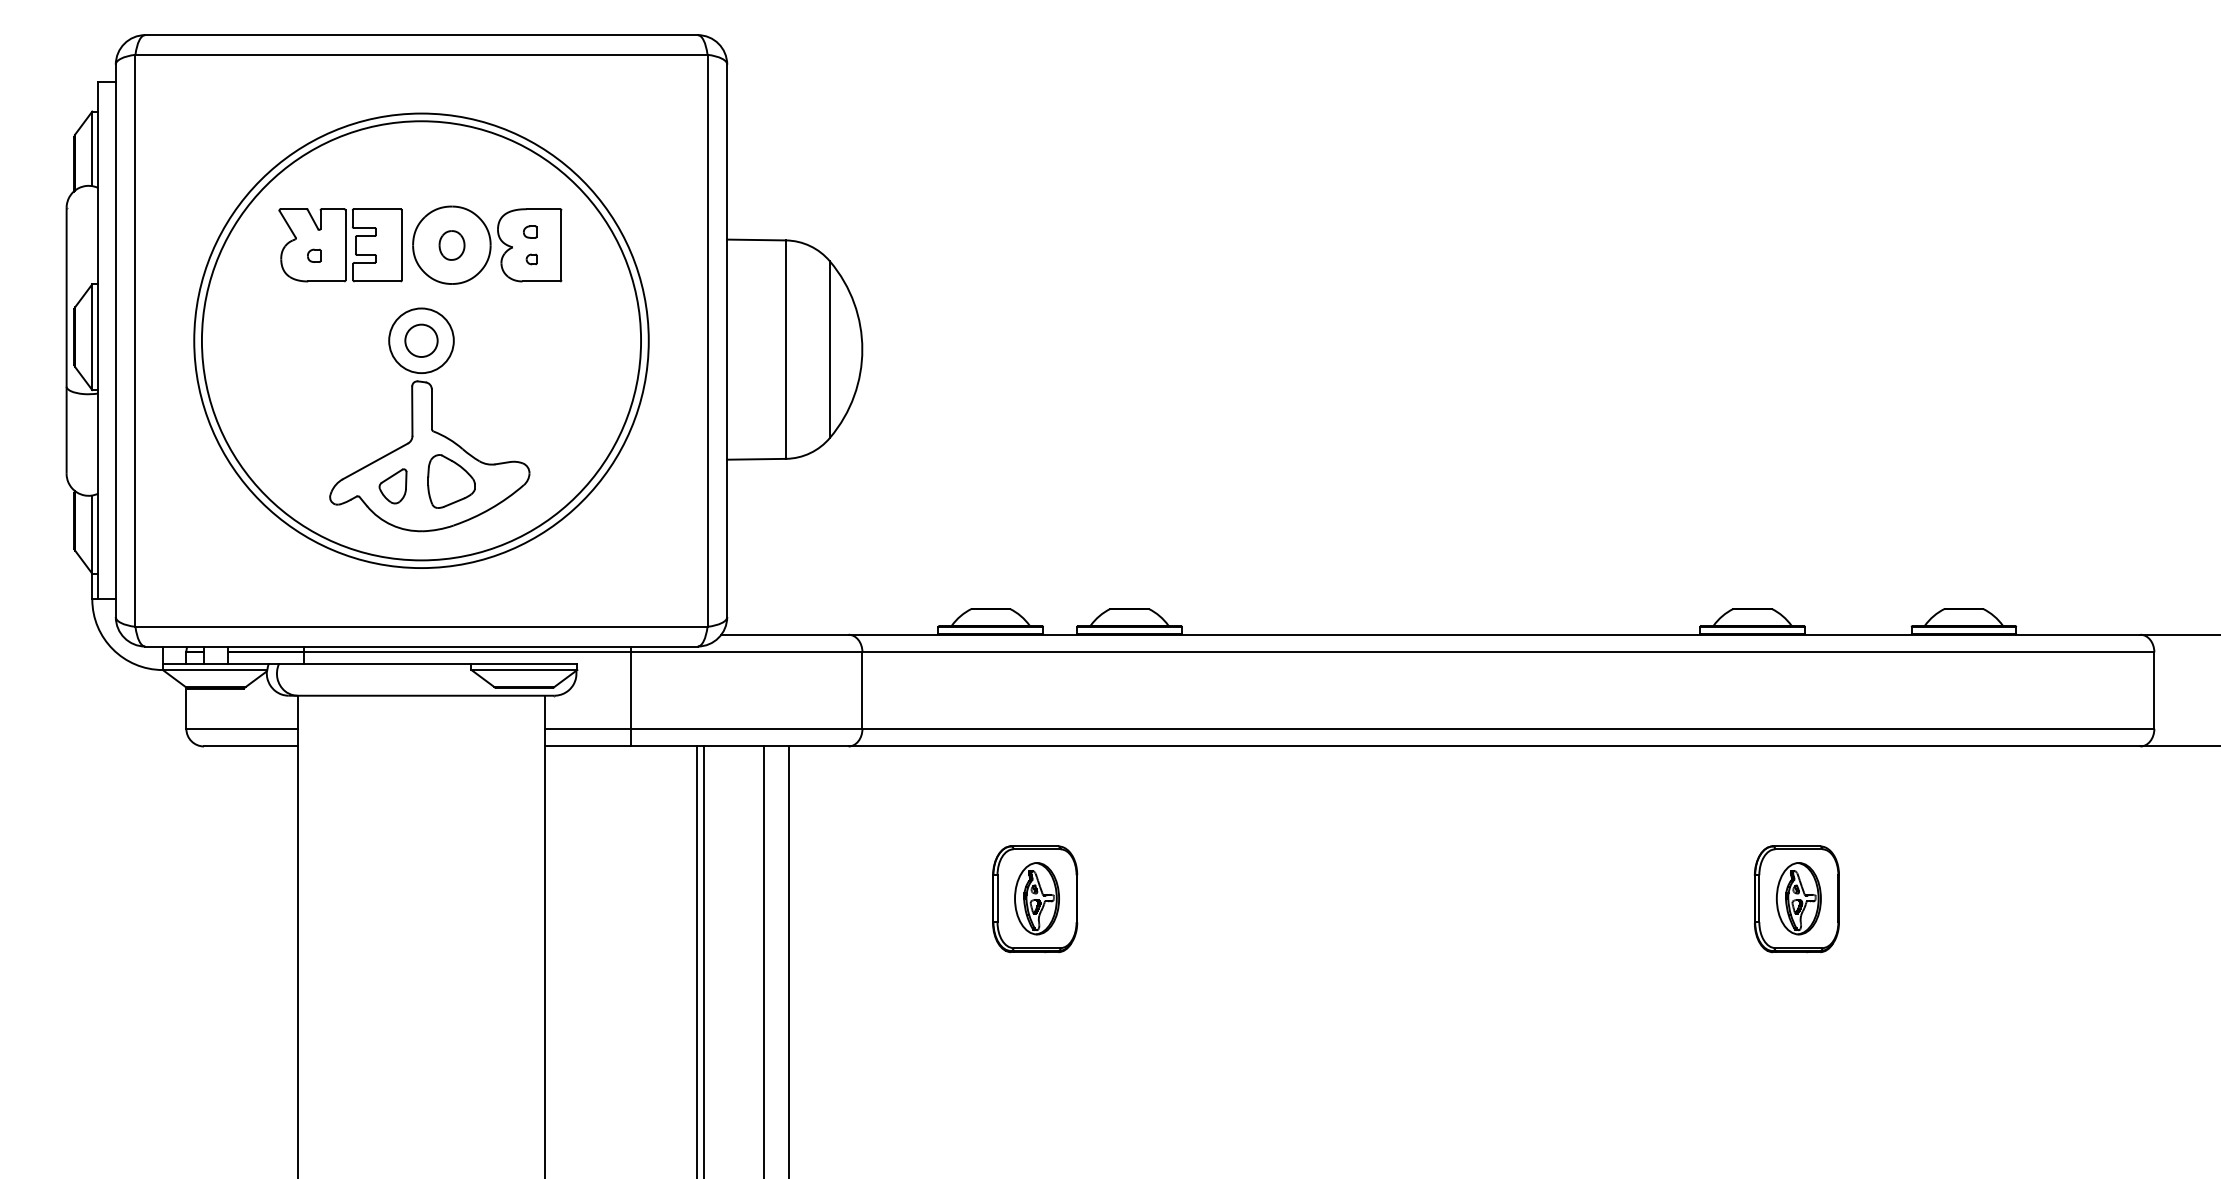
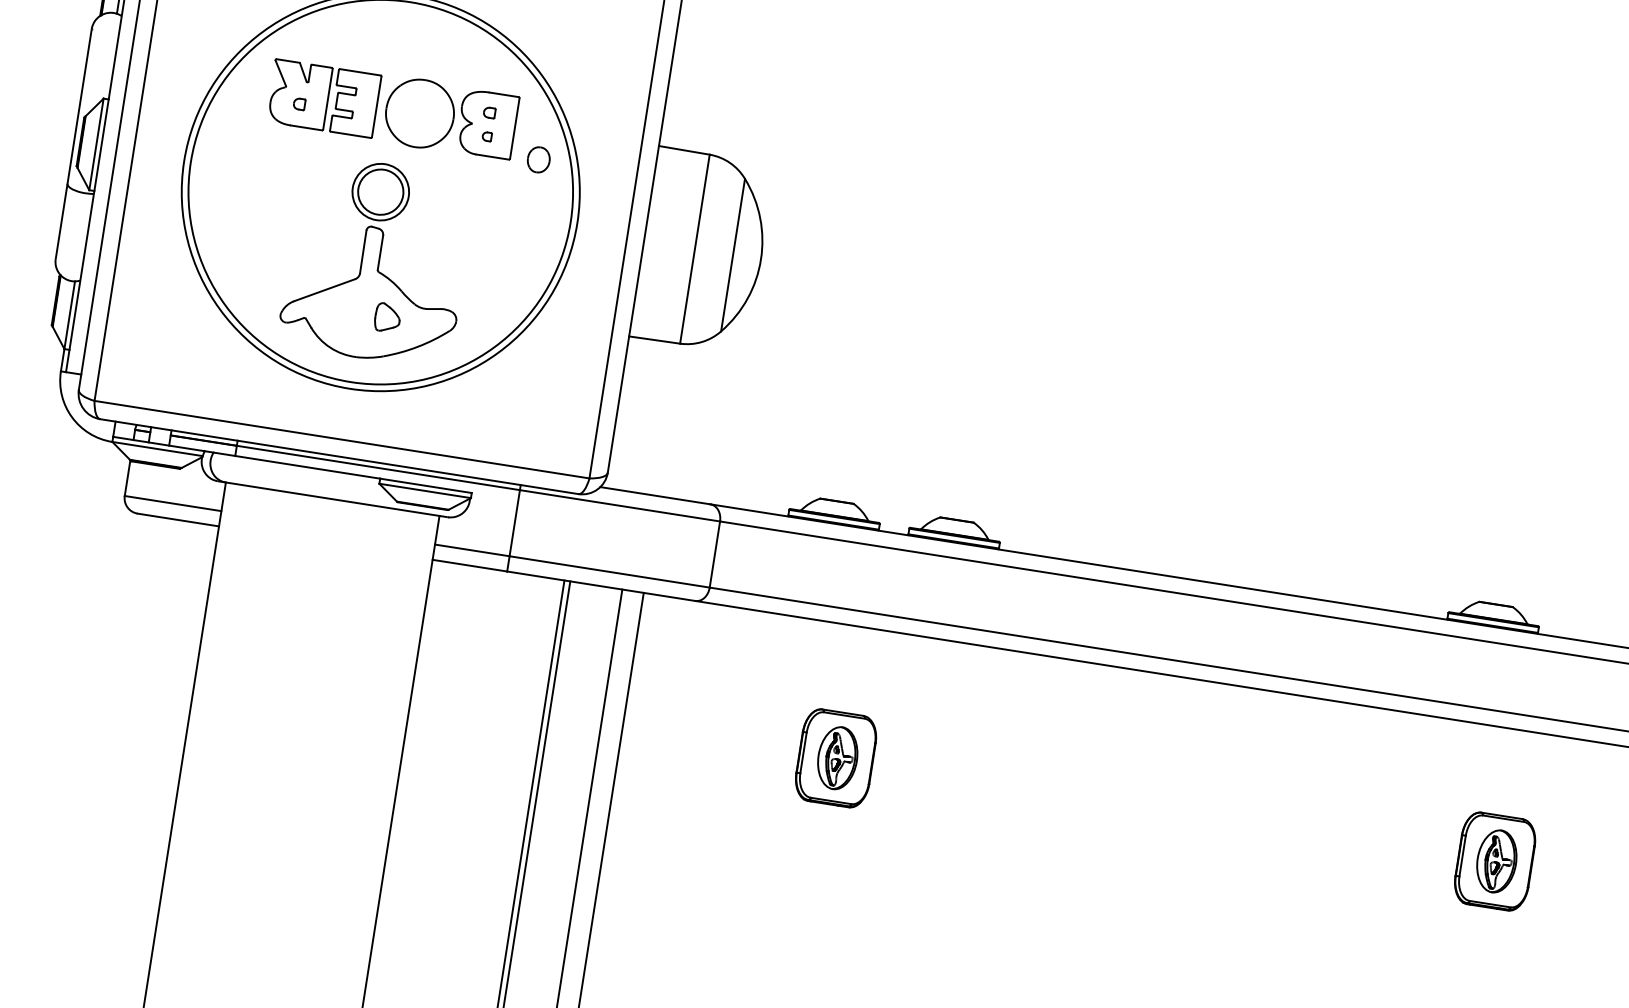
part: (451, 245) -> (538, 159), moved
circle: (421, 340) -> (380, 191), size x1.6
part: (451, 481) -> (387, 317), size x0.6
part: (392, 486) -> (335, 314), removed

